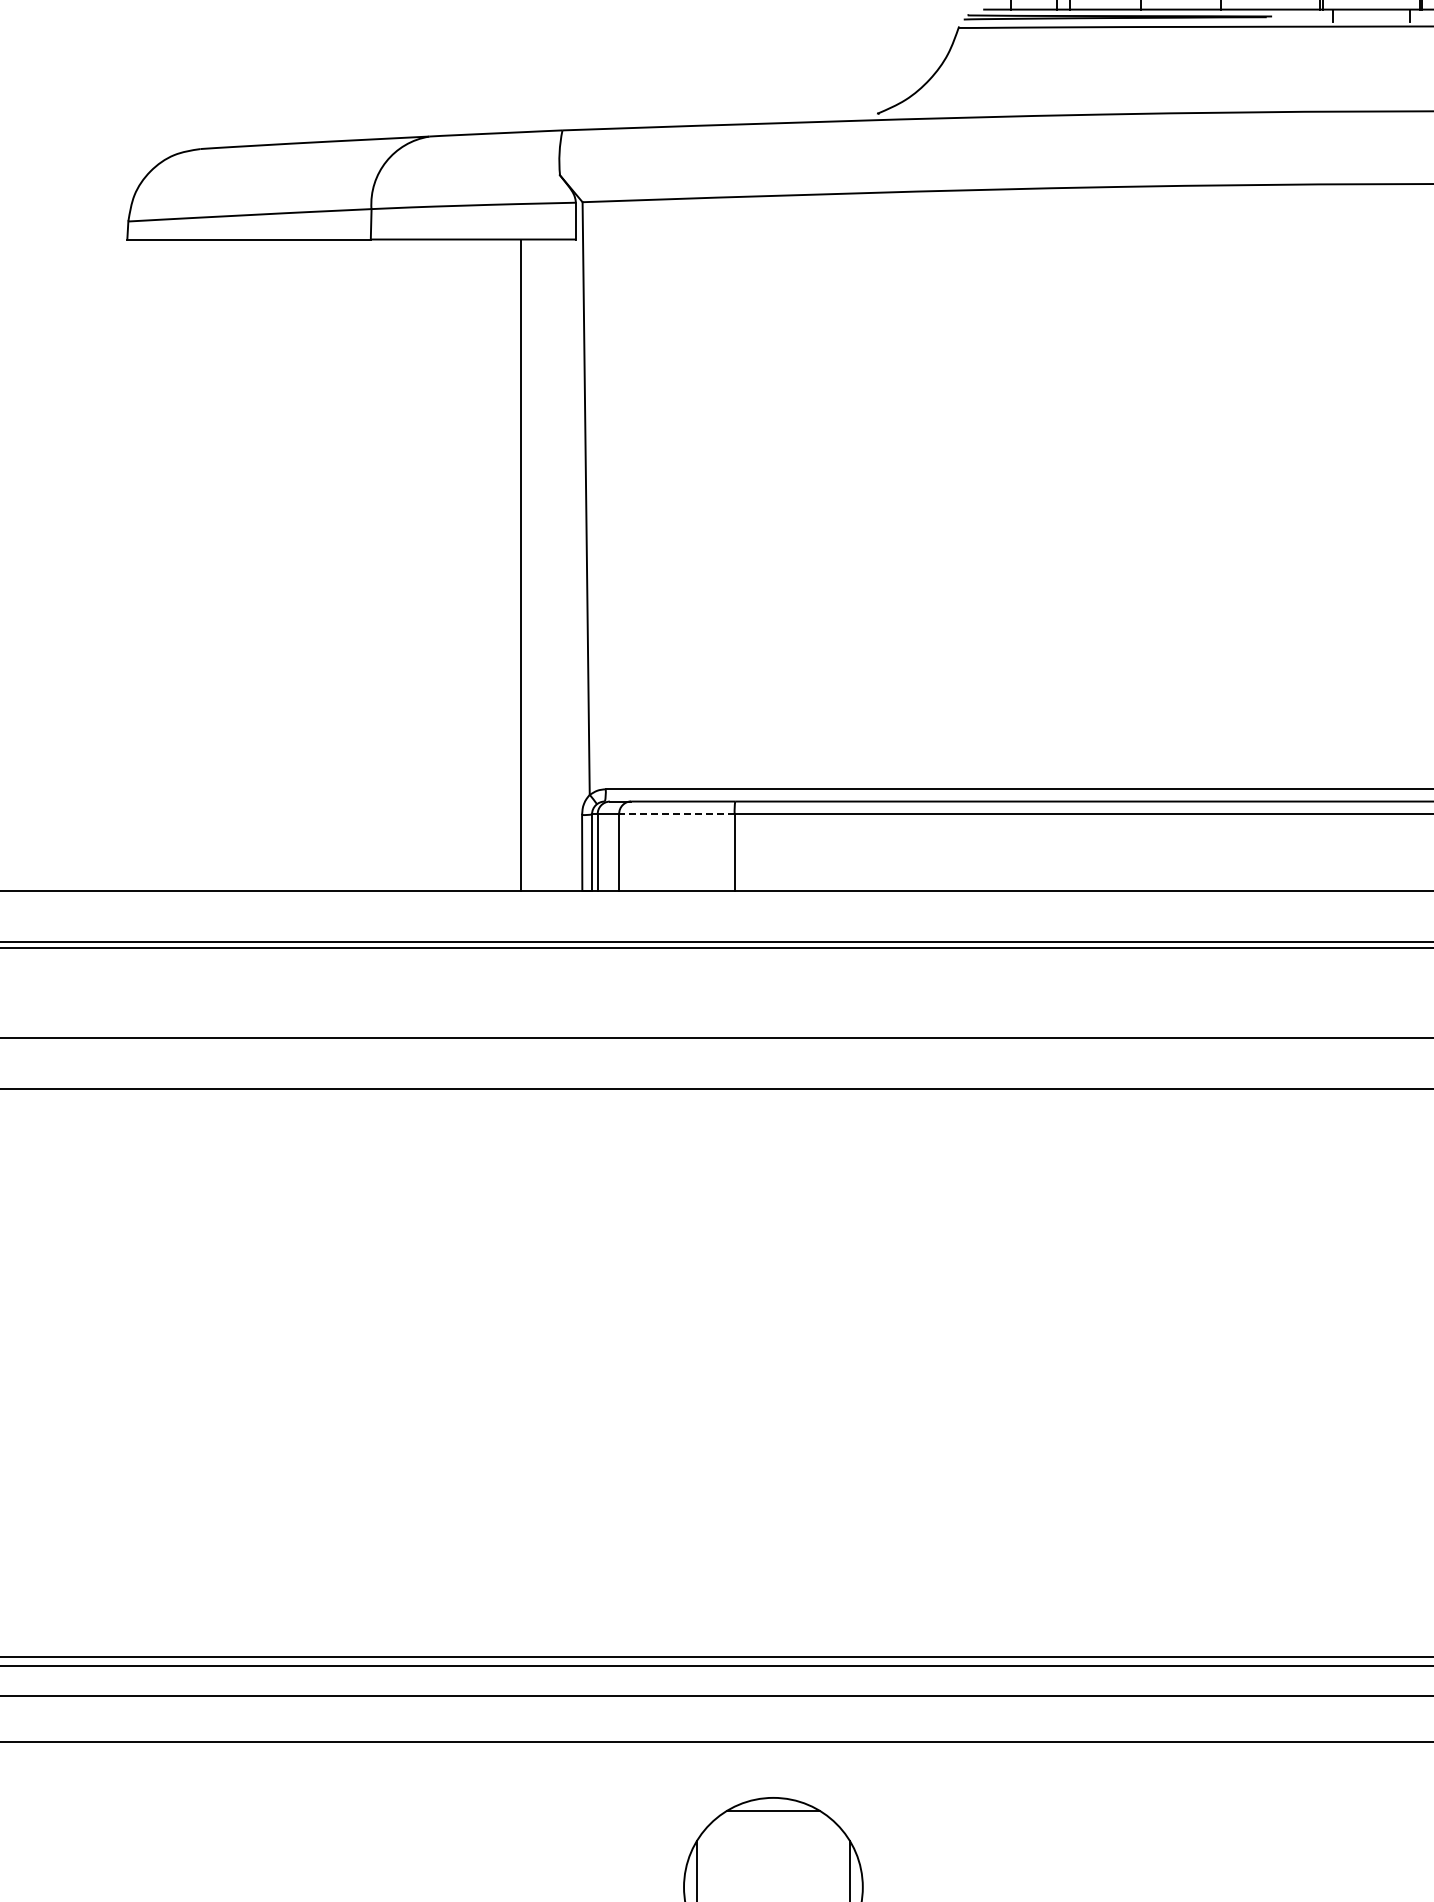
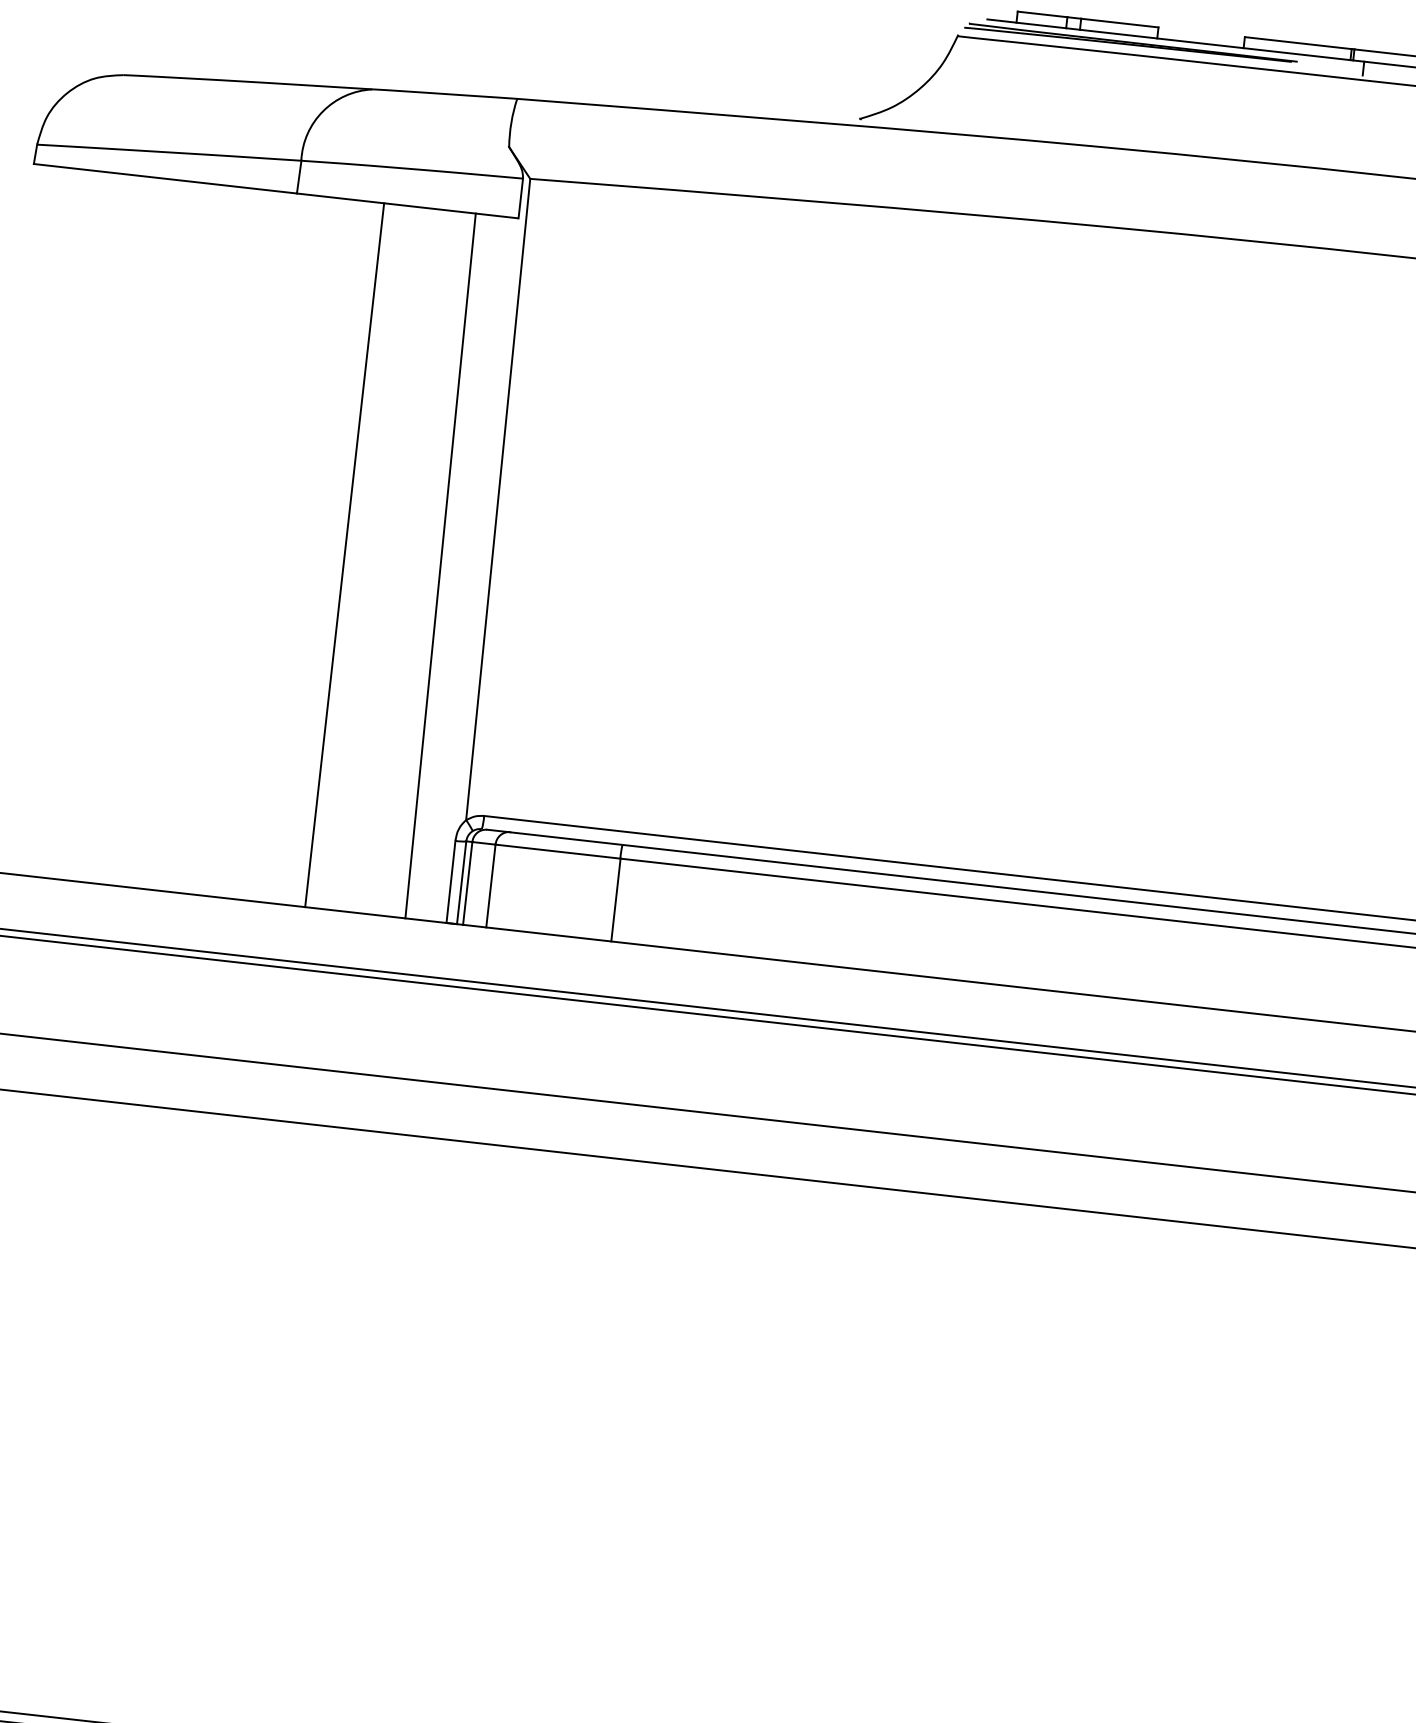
line: (520, 564) -> (344, 554), moved
line: (540, 564) -> (440, 565), added
line: (676, 814) -> (557, 851), dashed -> solid

